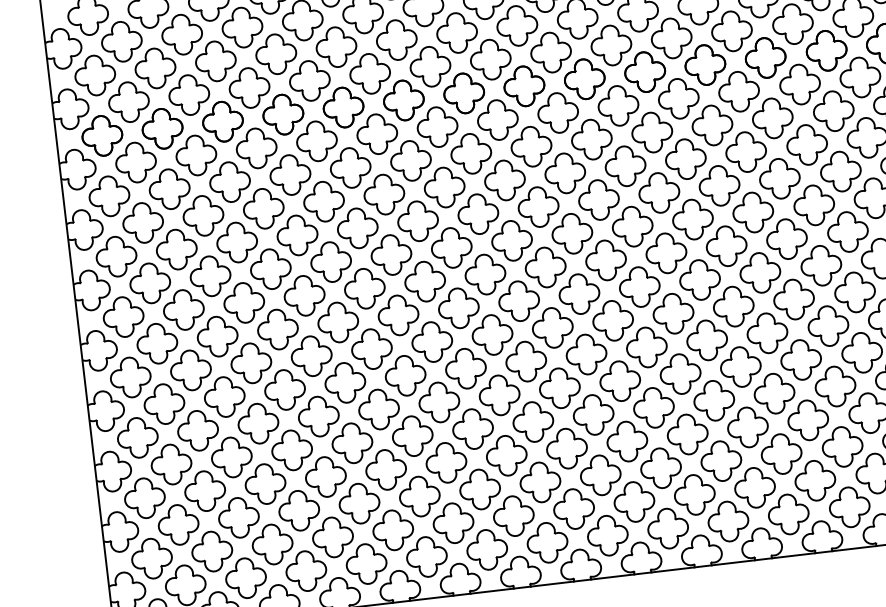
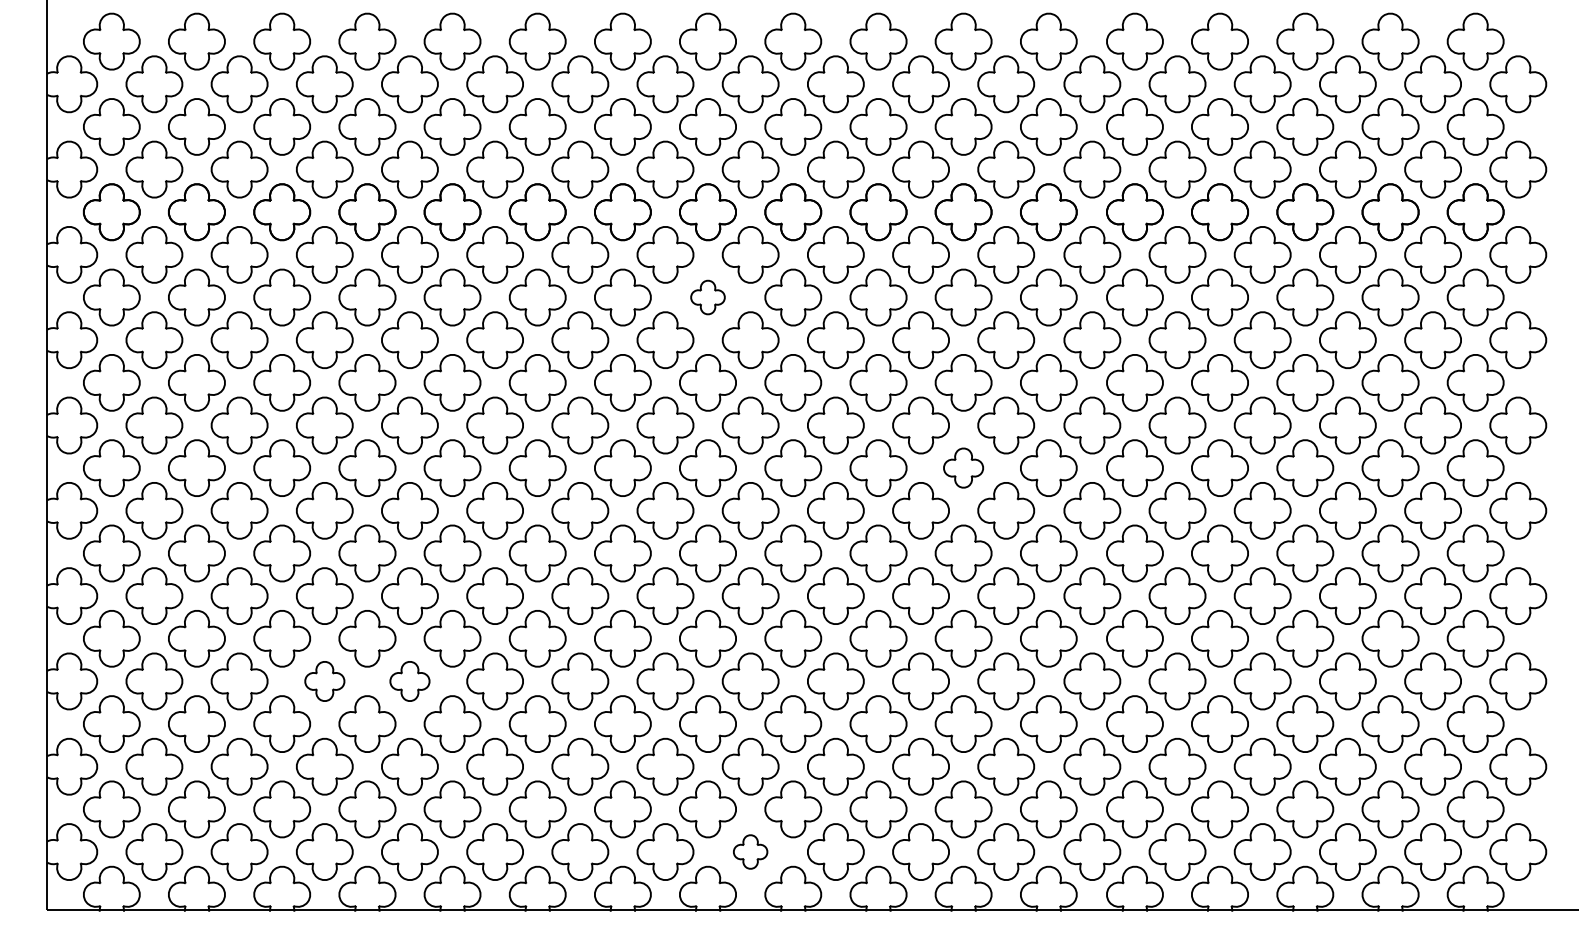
part: (531, 146) -> (707, 297), size x0.6
part: (726, 245) -> (963, 467), size x0.7
part: (352, 443) -> (409, 681), size x0.7
part: (291, 450) -> (324, 681), size x0.7
part: (607, 535) -> (750, 851), size x0.6

